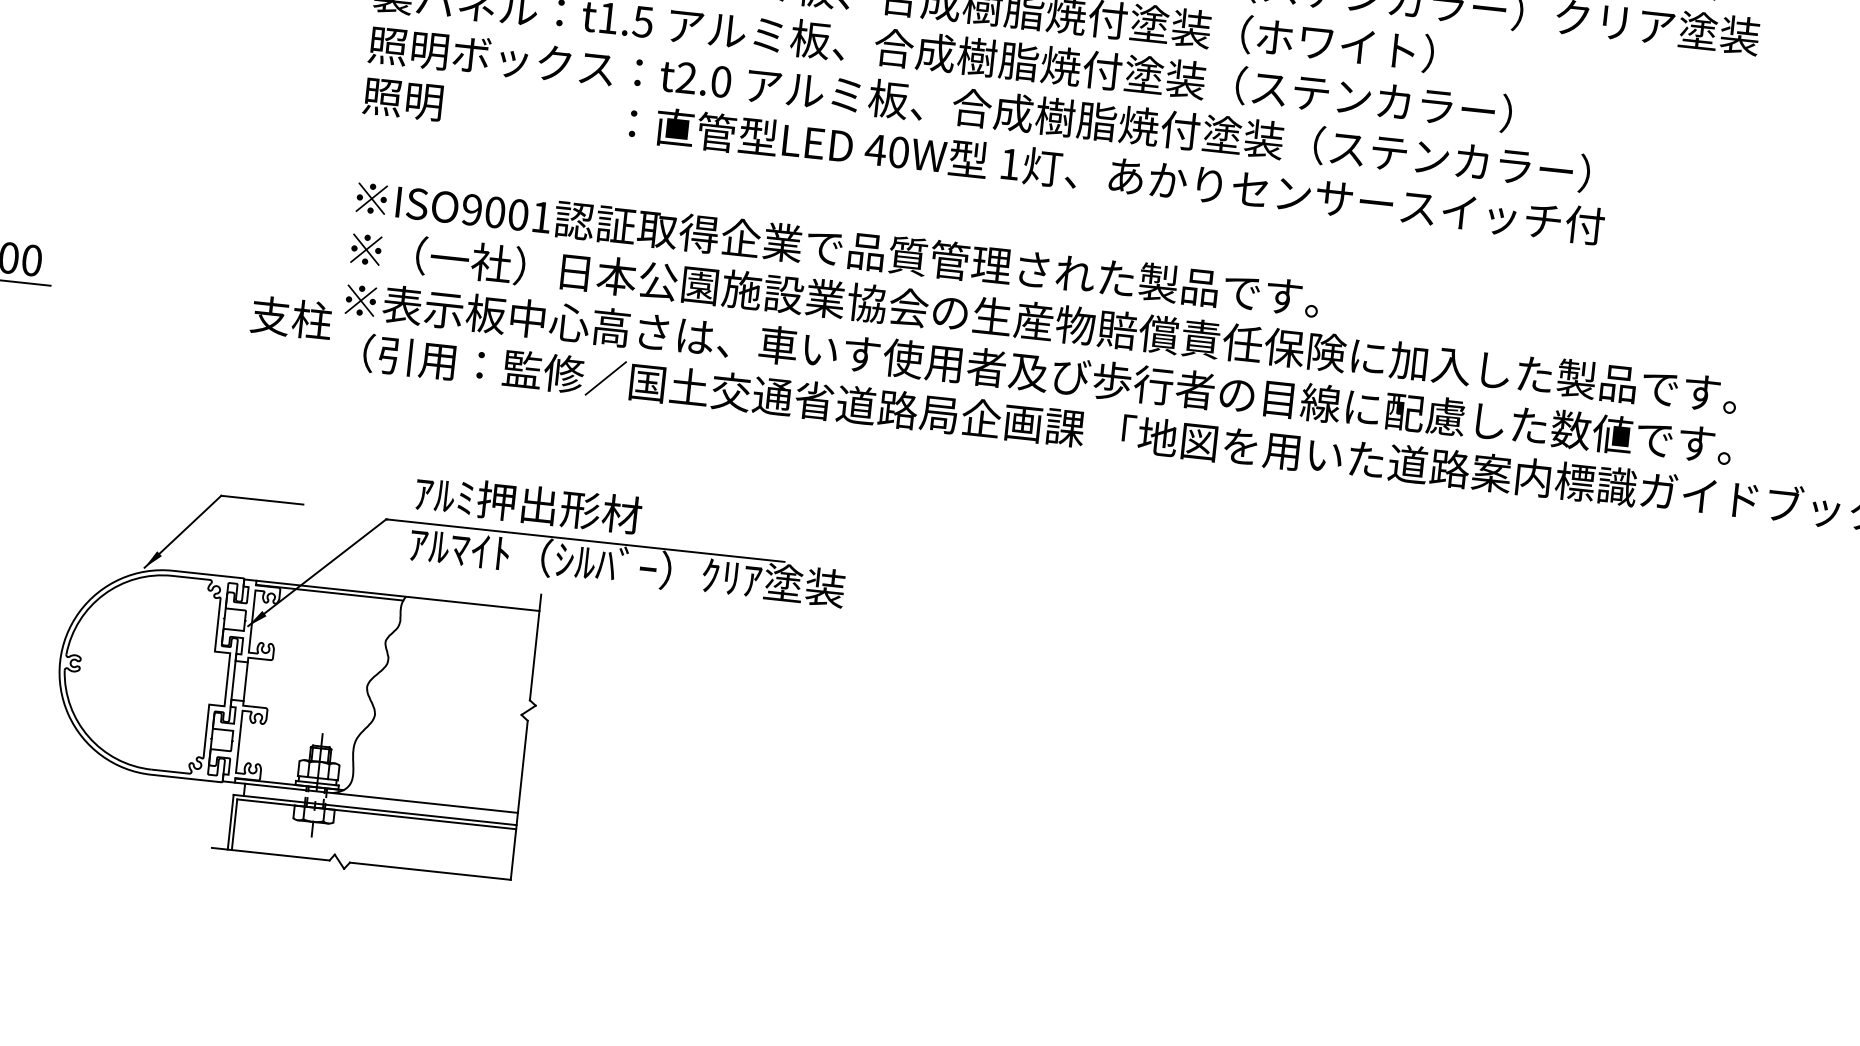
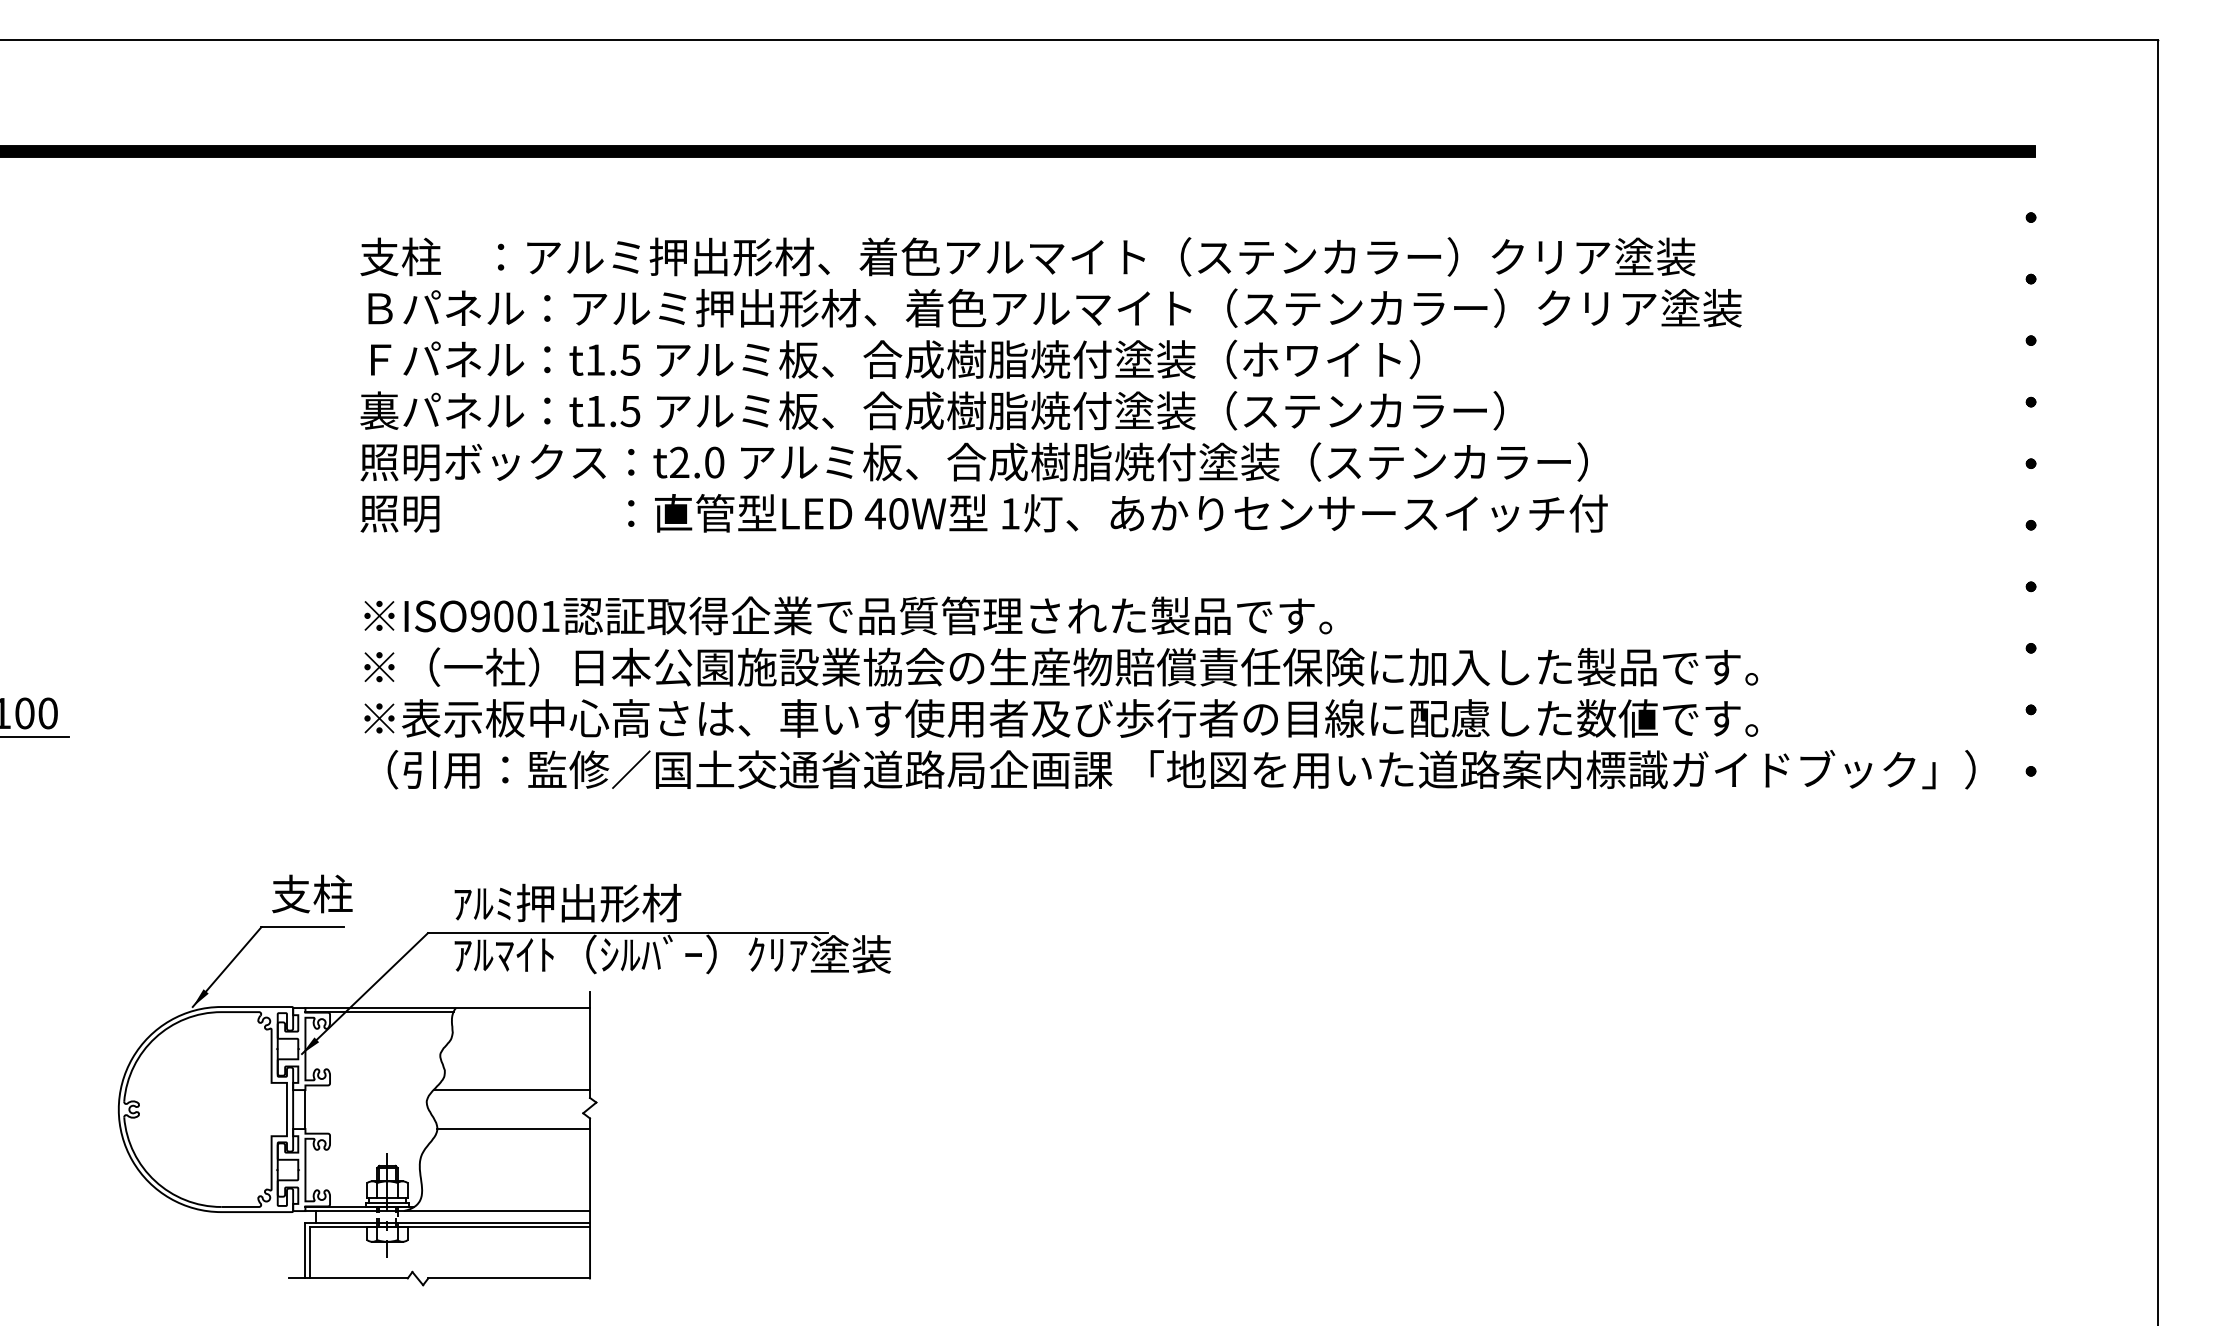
text: (291, 317) -> (312, 893), moved
line: (452, 684) -> (511, 1090), added
line: (450, 723) -> (513, 1129), added

